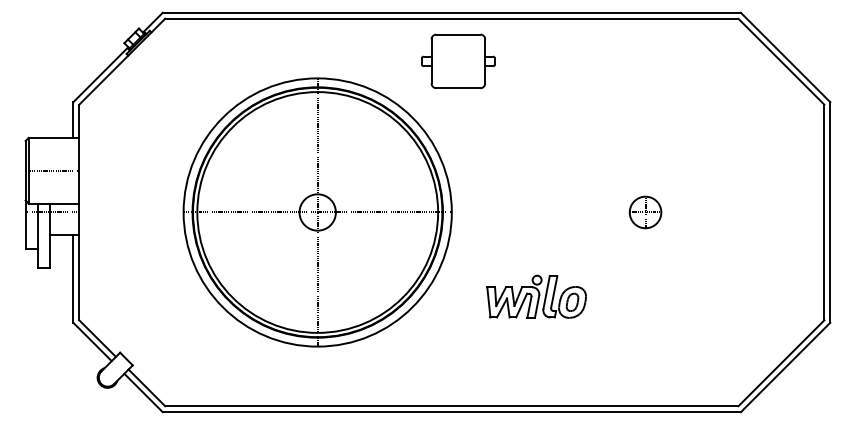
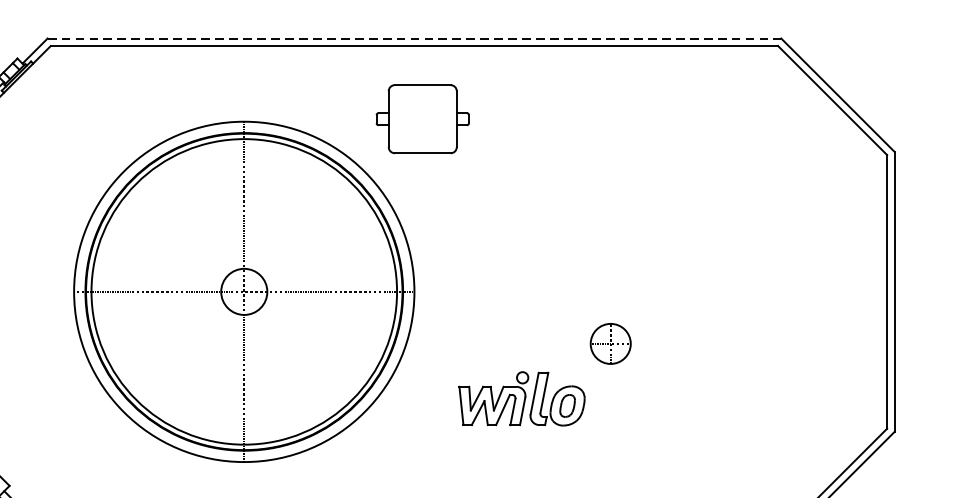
line: (452, 12) -> (415, 38), solid -> dashed
part: (458, 60) -> (422, 118), moved
part: (645, 212) -> (610, 343), moved

